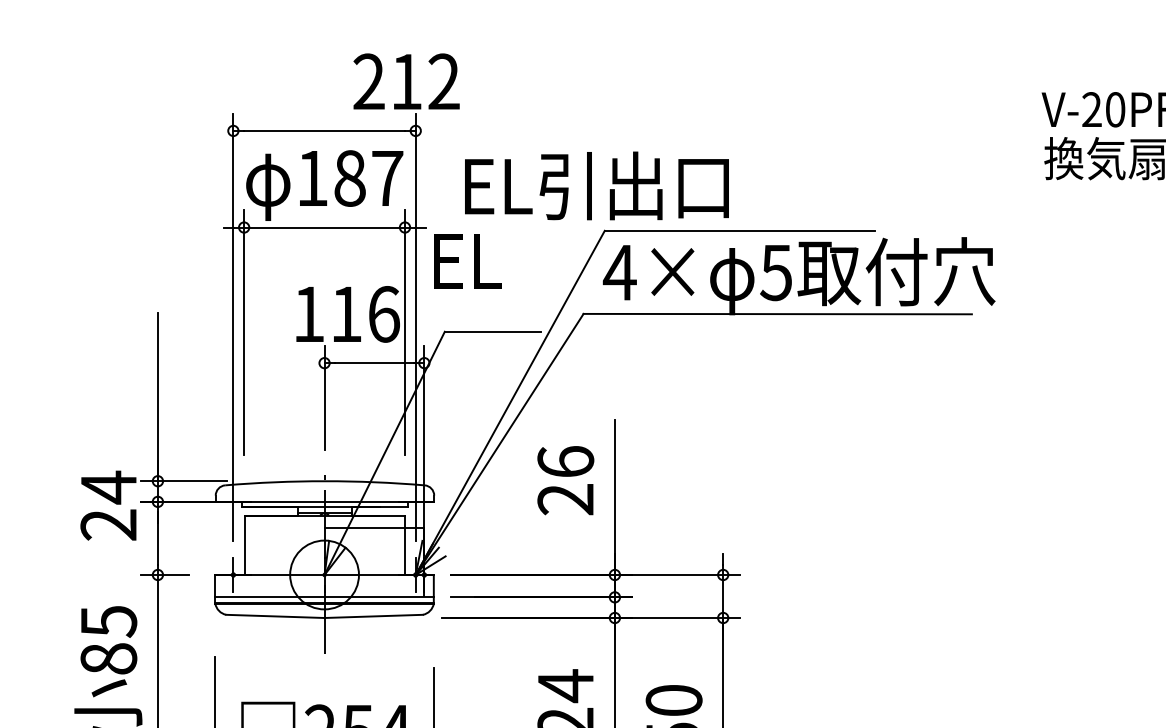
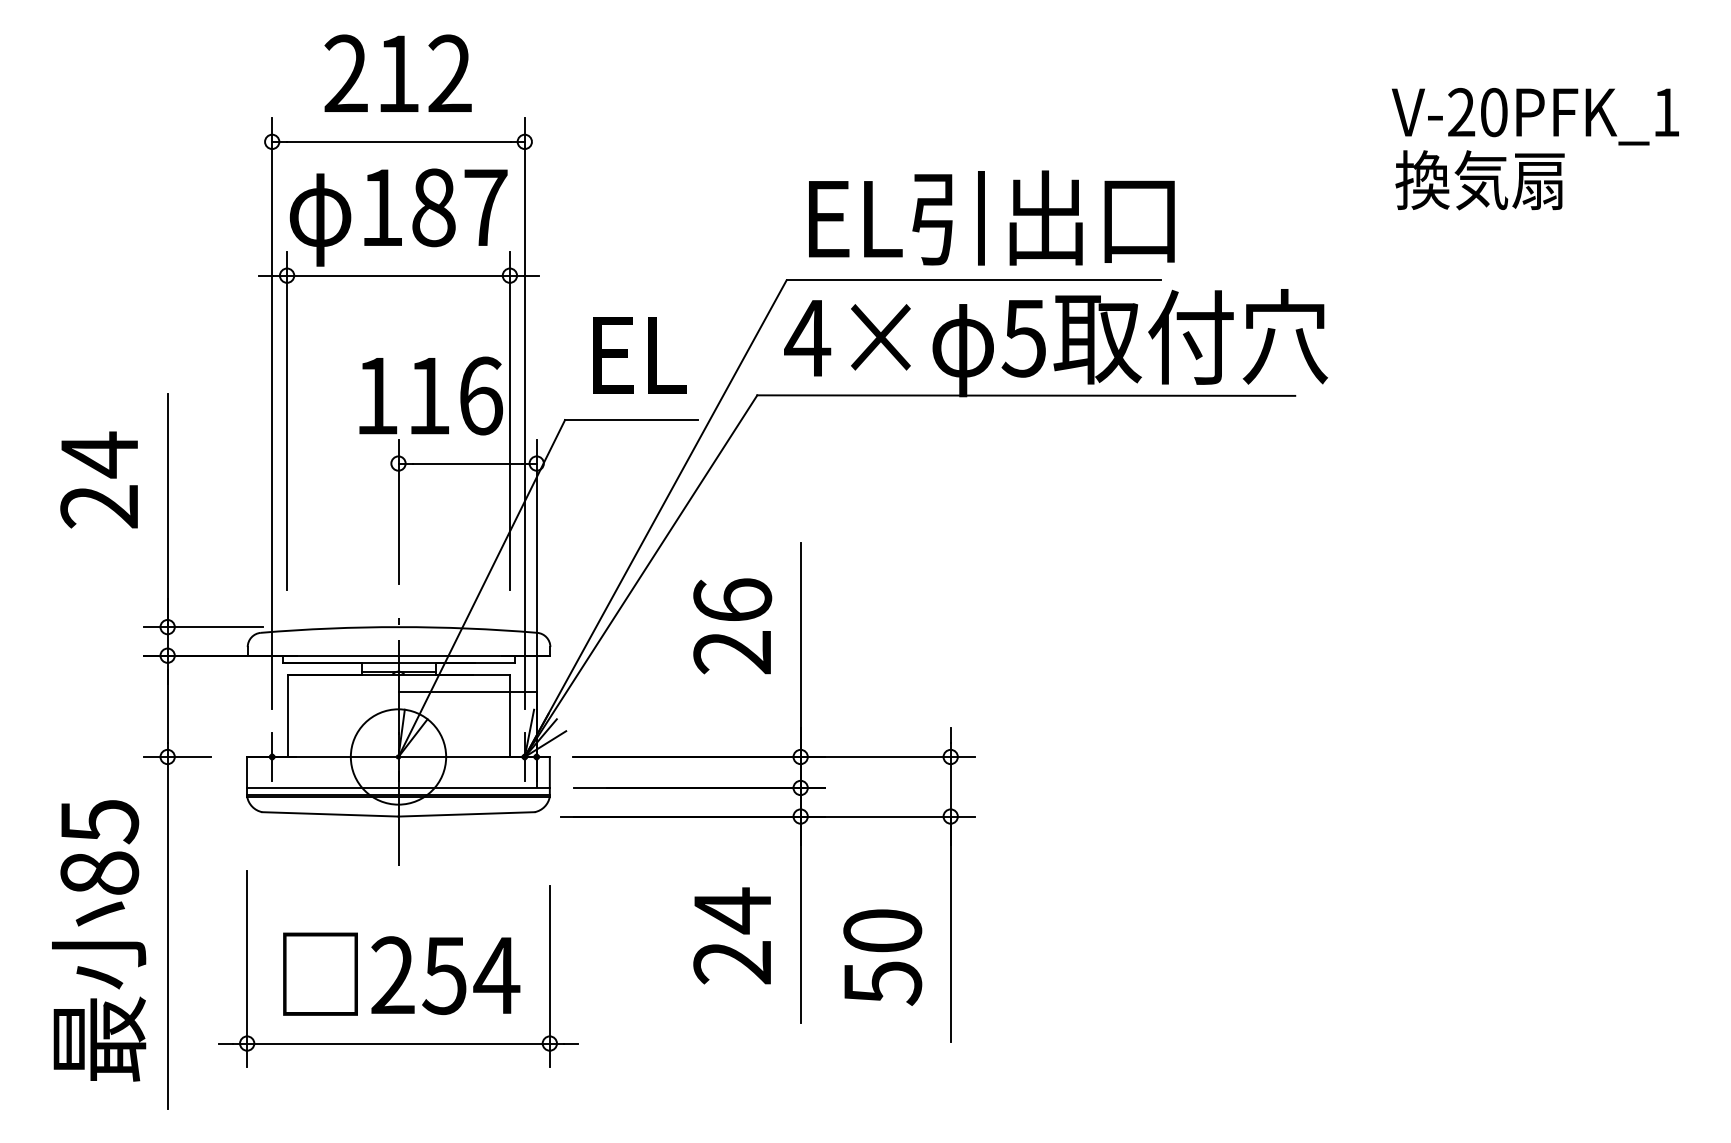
text: (406, 80) -> (397, 72), moved
text: (596, 185) -> (991, 217), moved
text: (467, 261) -> (639, 355), moved
text: (108, 505) -> (98, 479), moved

